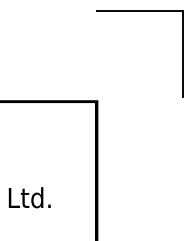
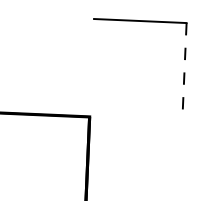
line: (182, 53) -> (184, 69), solid -> dashed

